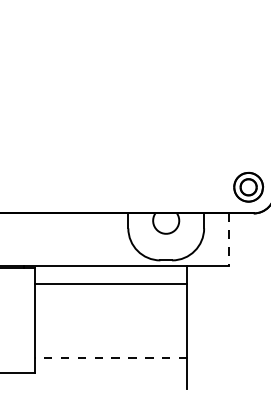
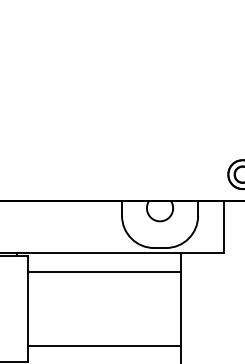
line: (229, 239) -> (223, 227), dashed -> solid
line: (110, 357) -> (104, 345), dashed -> solid

